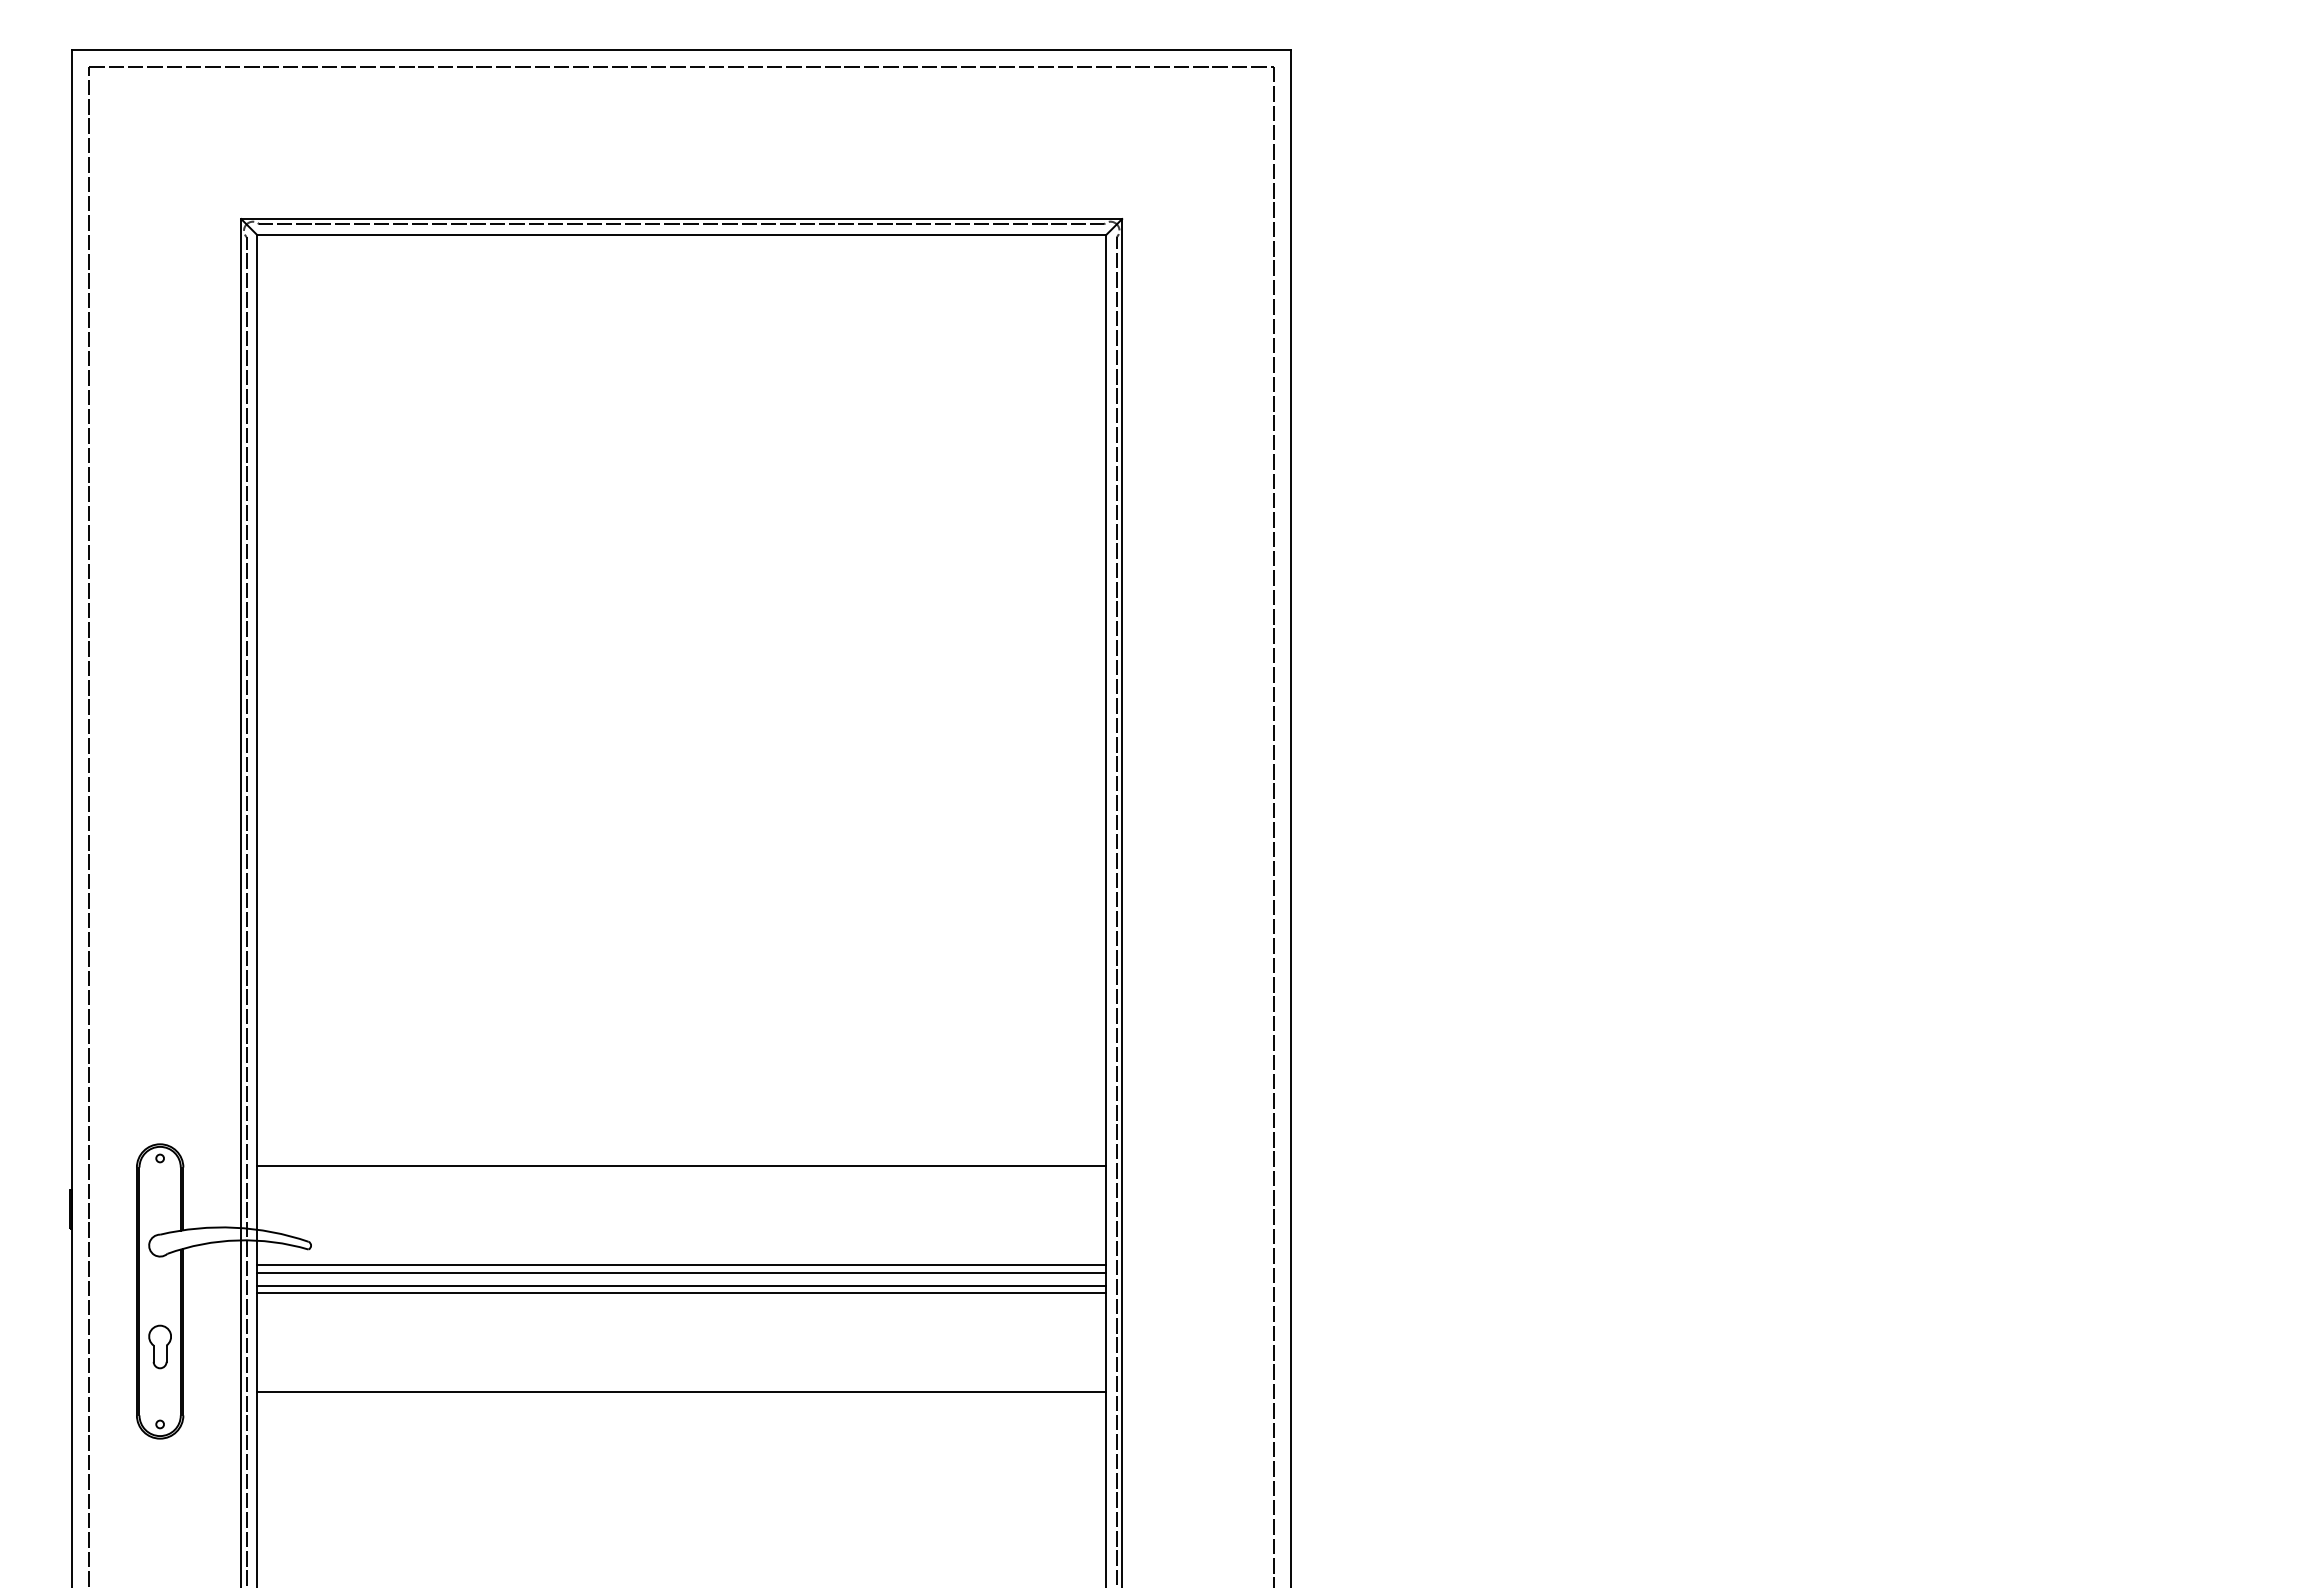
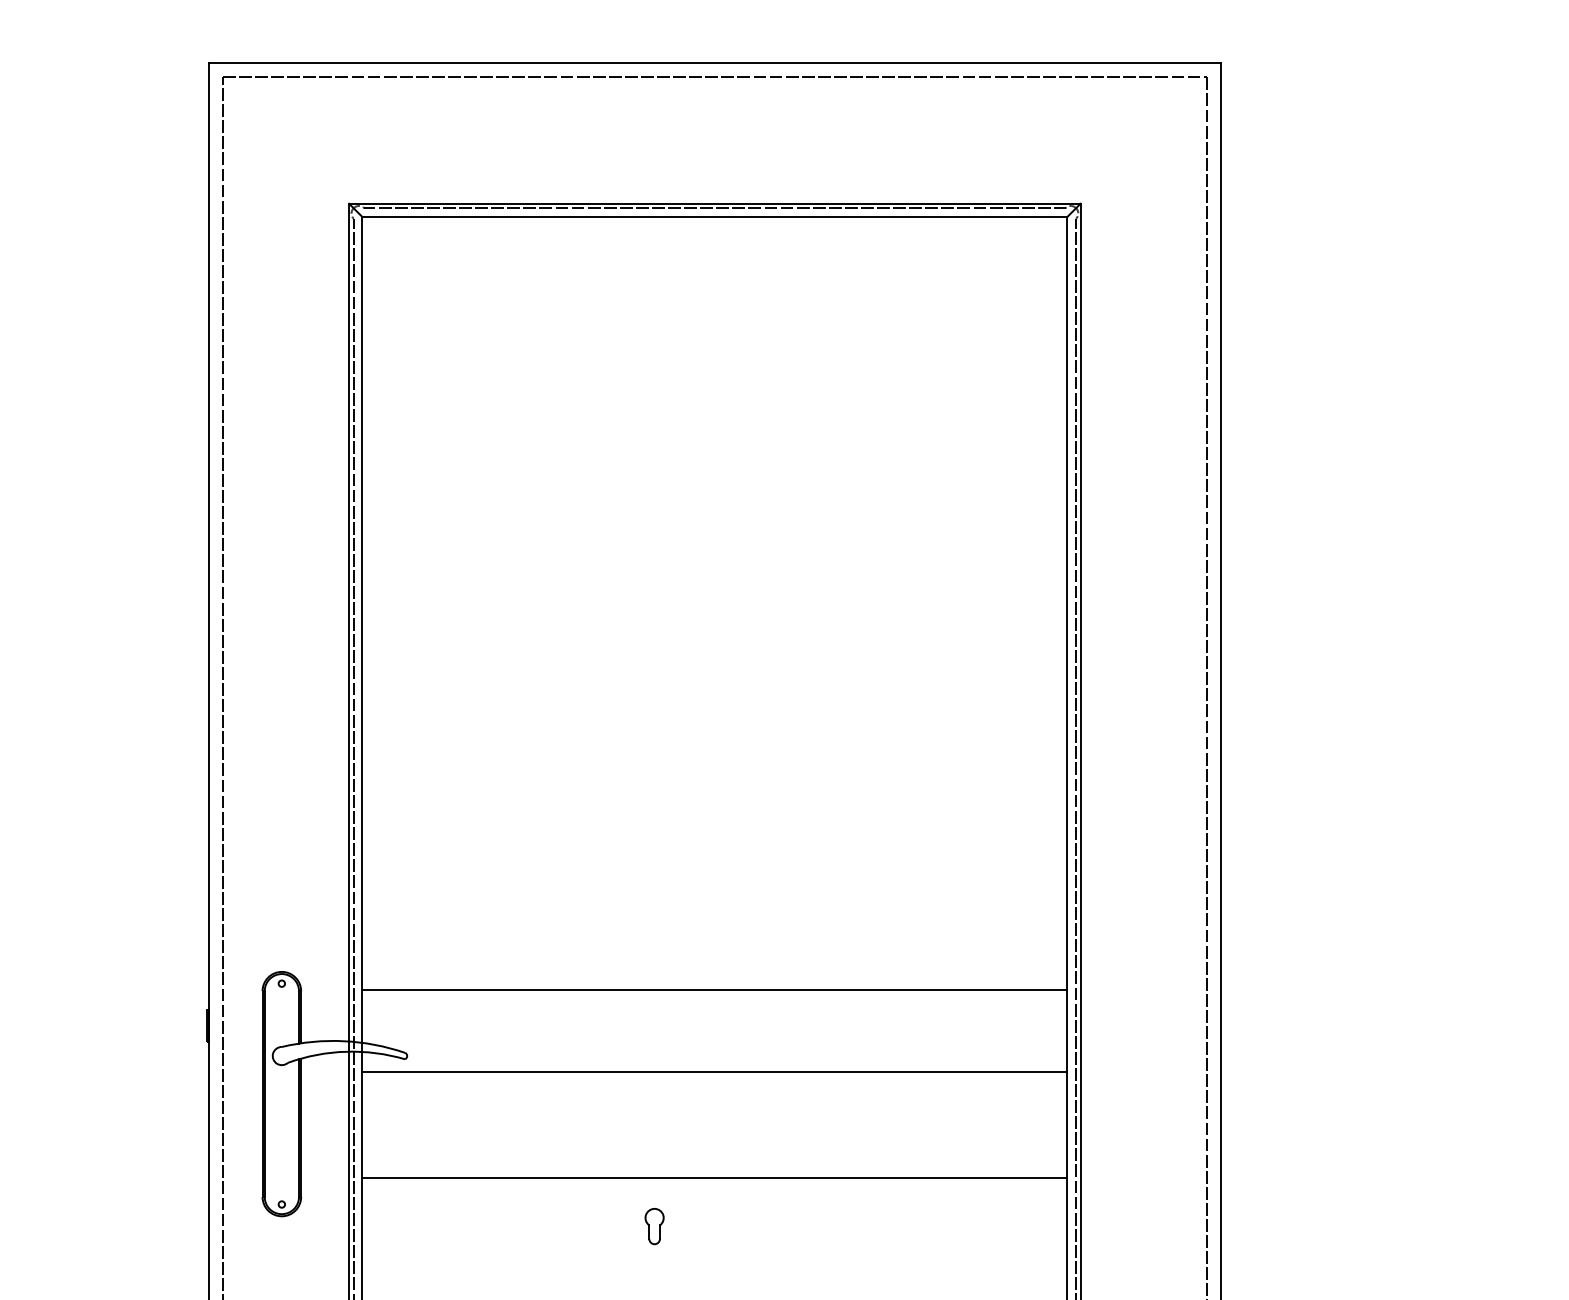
line: (681, 1272) -> (714, 1078), removed
line: (681, 1285) -> (714, 1089), removed
line: (681, 1293) -> (714, 1095), removed
part: (159, 1346) -> (654, 1226), moved

